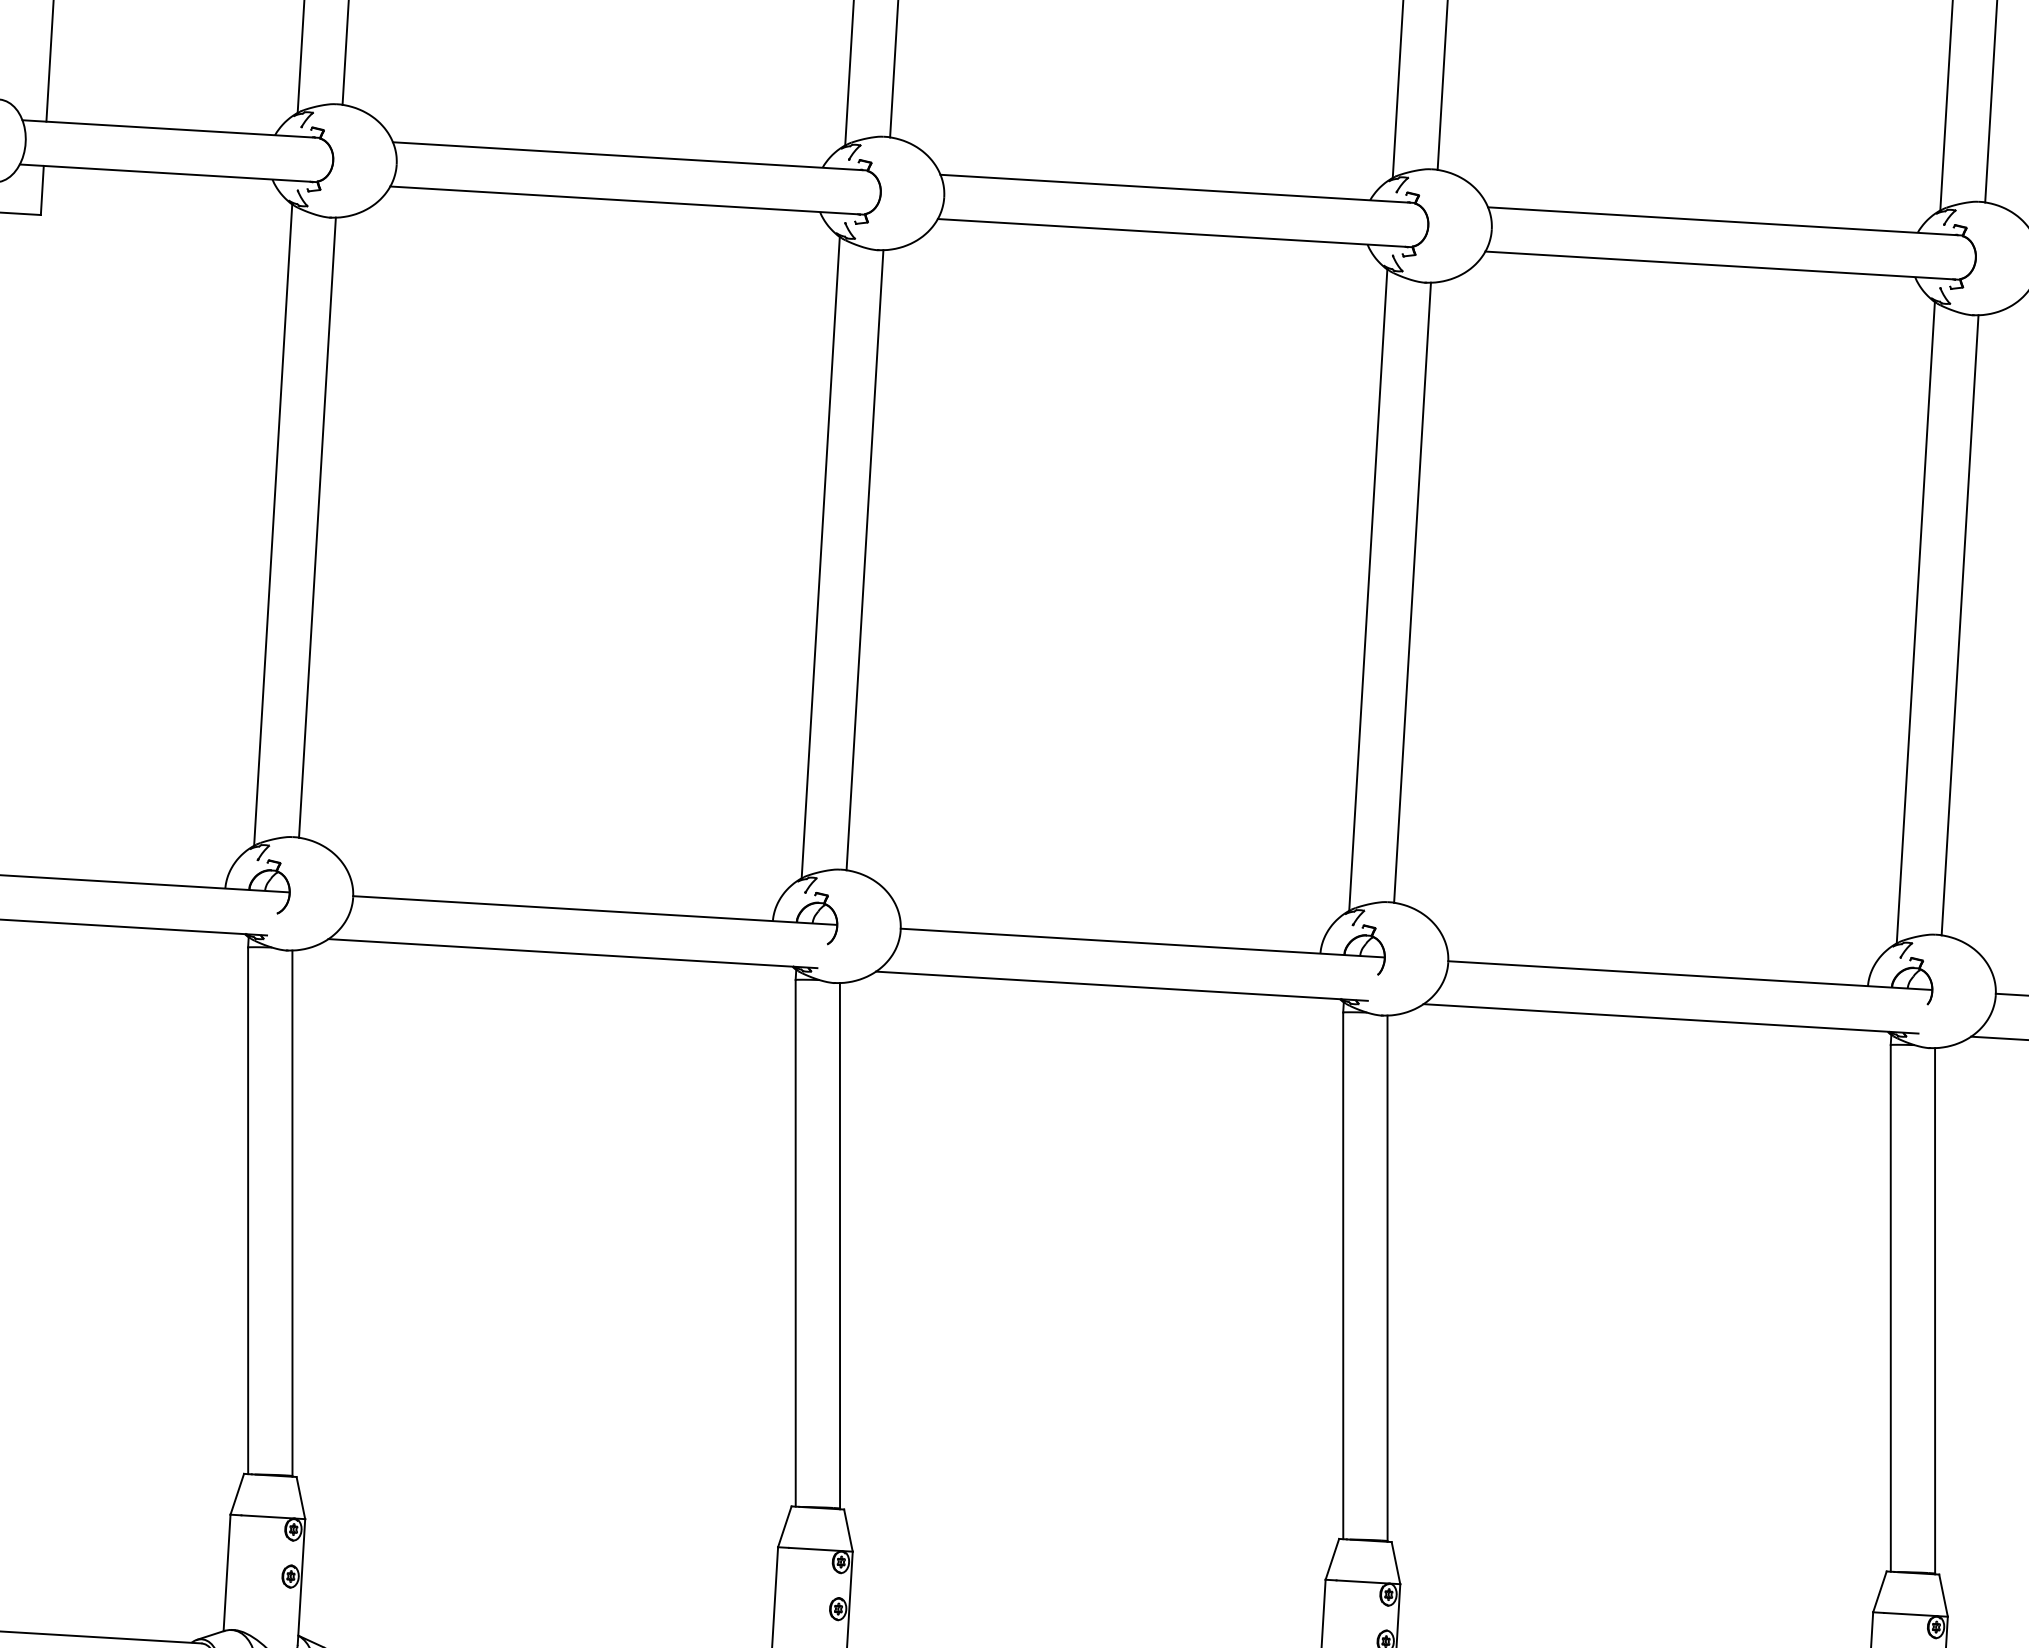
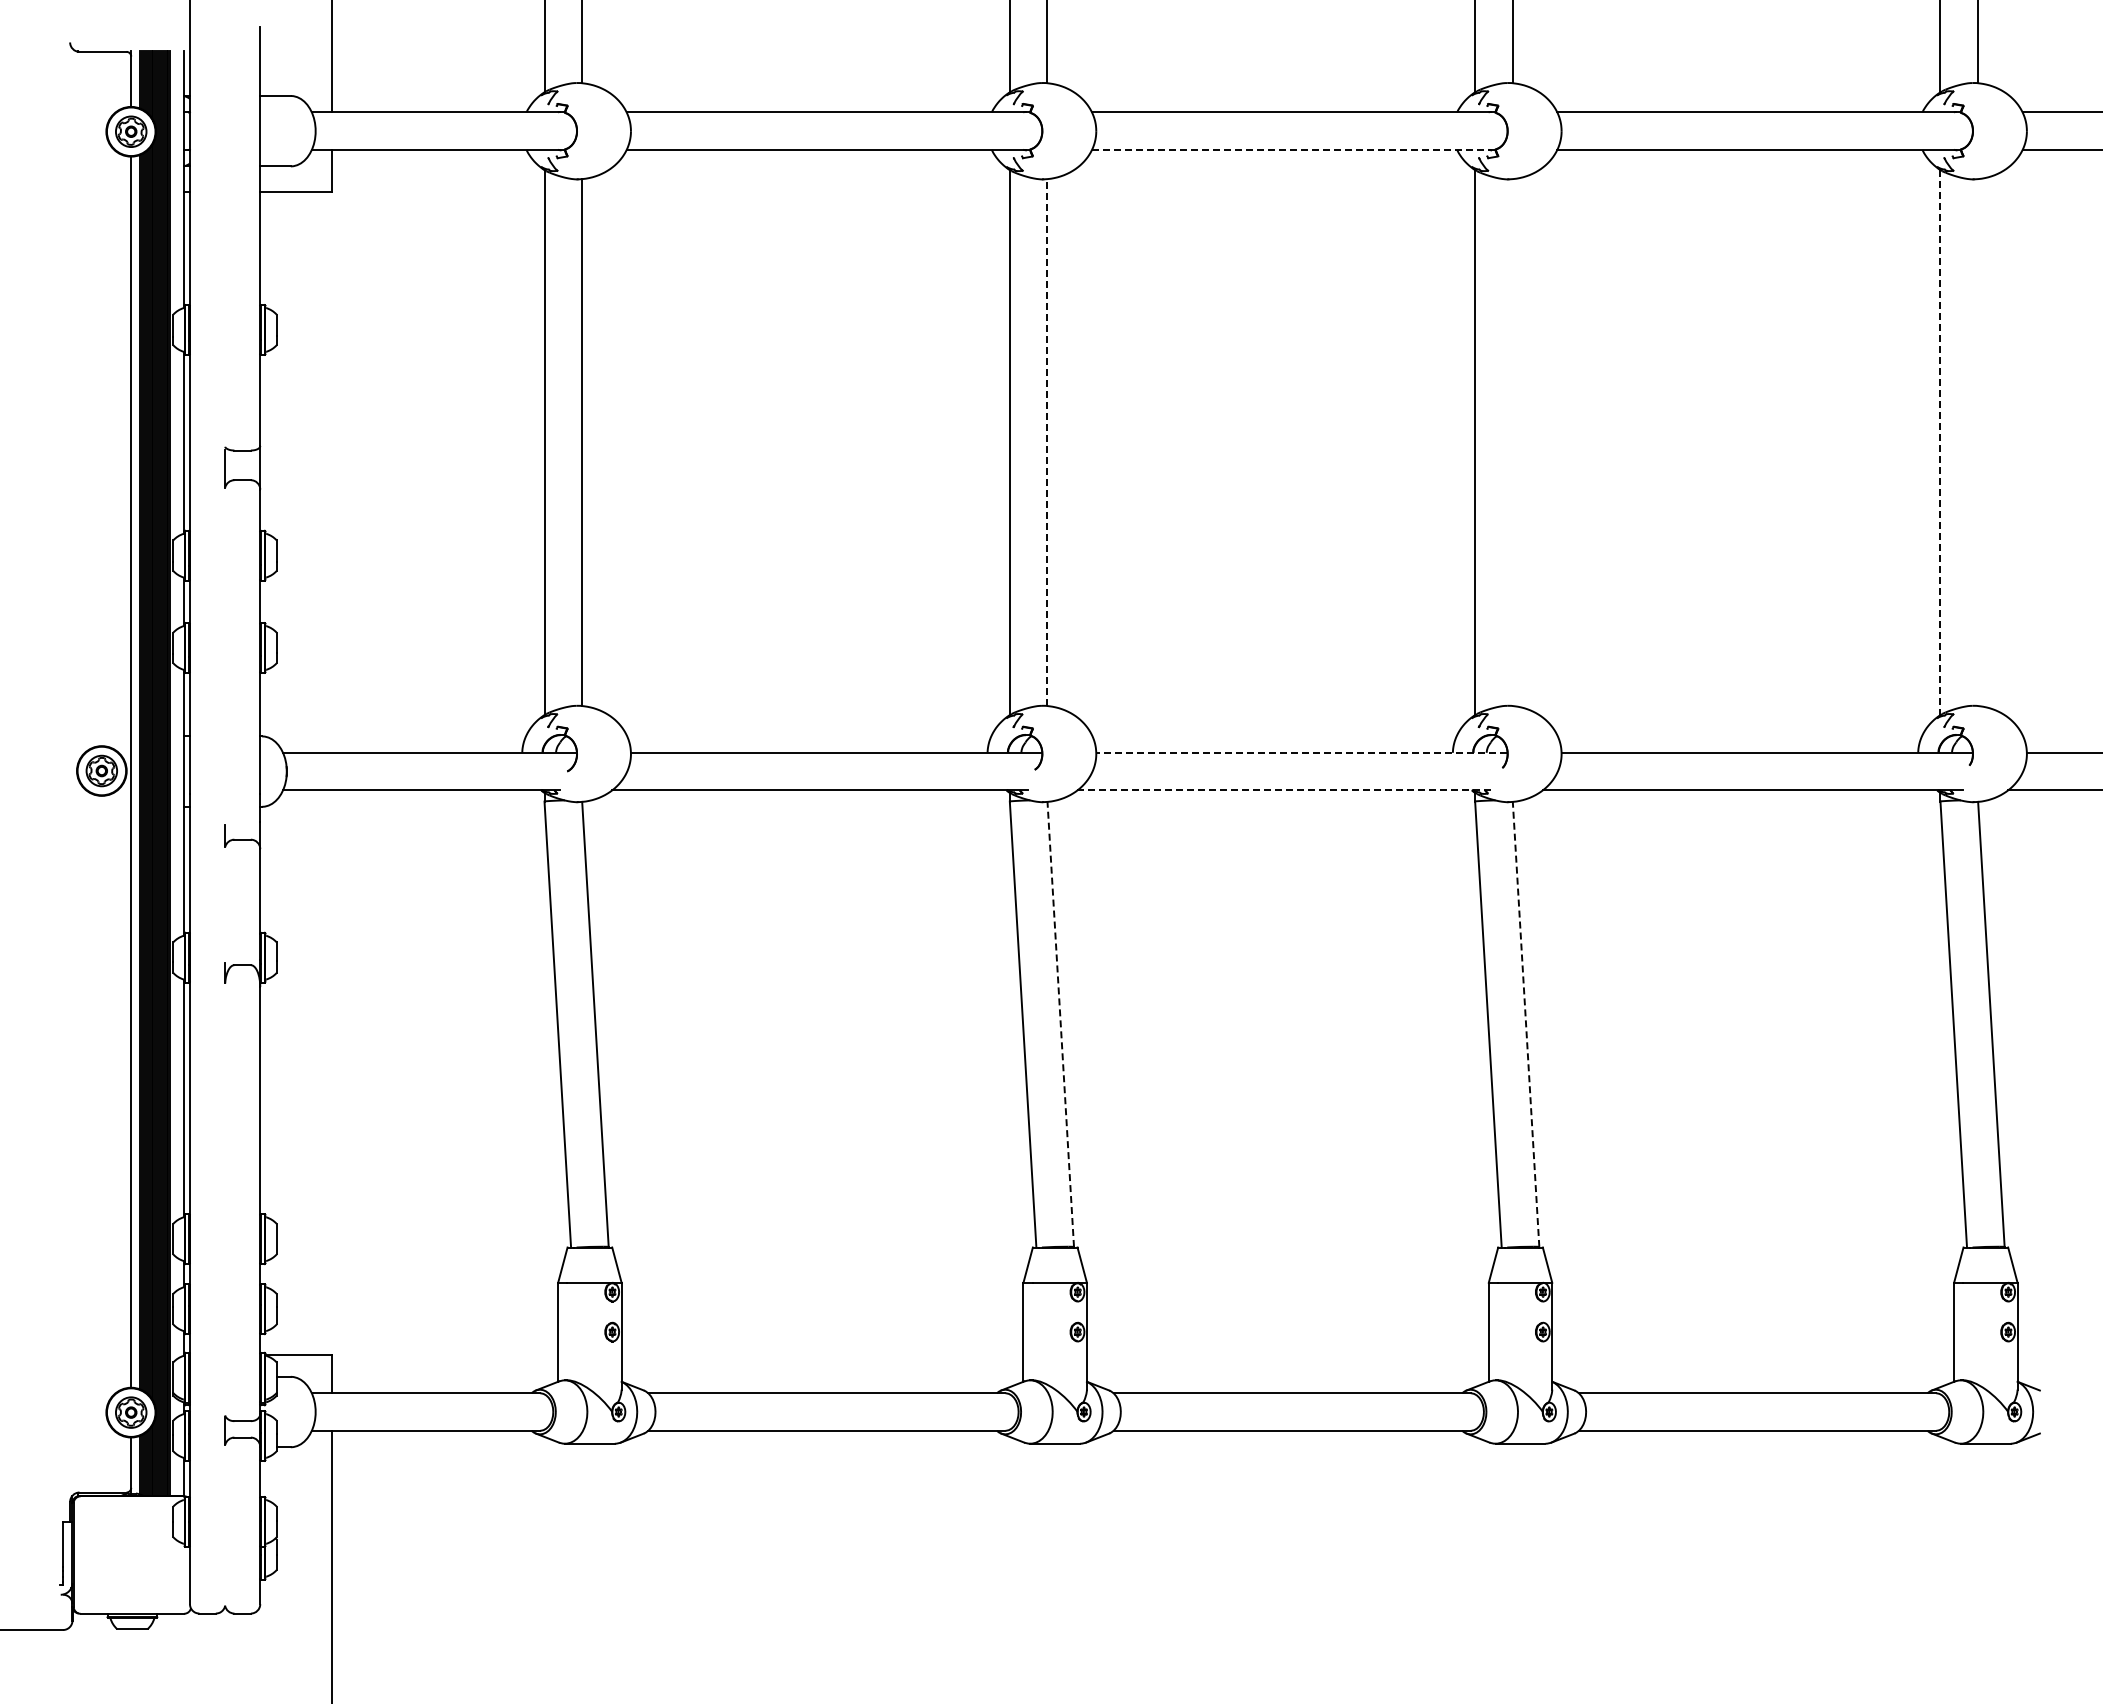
line: (1172, 232) -> (1291, 149), solid -> dashed
line: (865, 560) -> (1047, 442), solid -> dashed
line: (1412, 592) -> (1512, 442), removed
line: (1915, 622) -> (1940, 442), solid -> dashed
line: (1960, 625) -> (1978, 442), removed
line: (1142, 942) -> (1301, 752), solid -> dashed
line: (1121, 986) -> (1286, 790), solid -> dashed
line: (839, 1245) -> (1060, 1024), solid -> dashed
line: (1388, 1278) -> (1526, 1024), solid -> dashed

